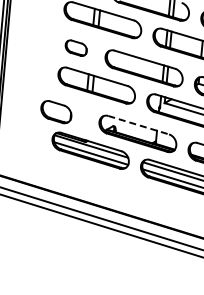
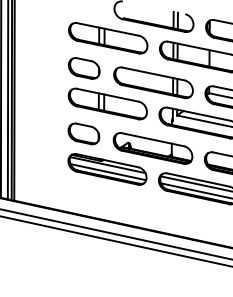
part: (75, 48) -> (83, 68), size x1.43
part: (55, 111) -> (83, 133), moved
line: (139, 124) -> (153, 139), dashed -> solid

